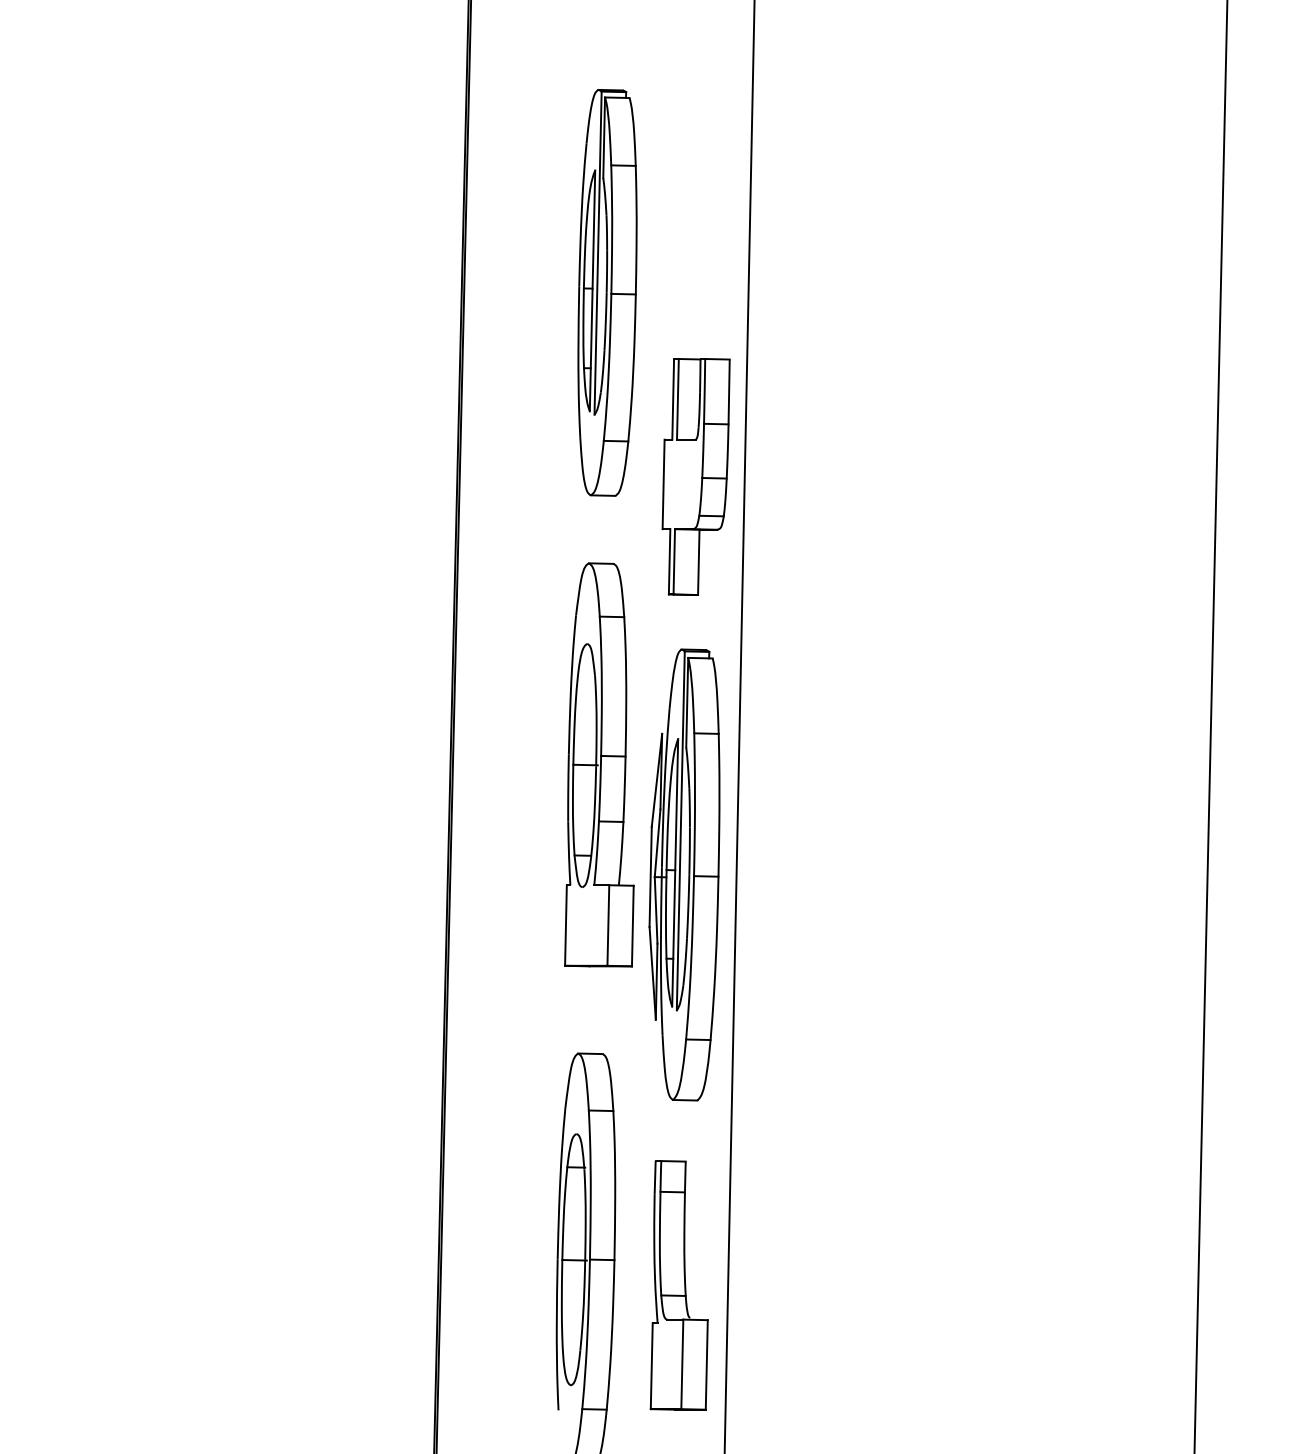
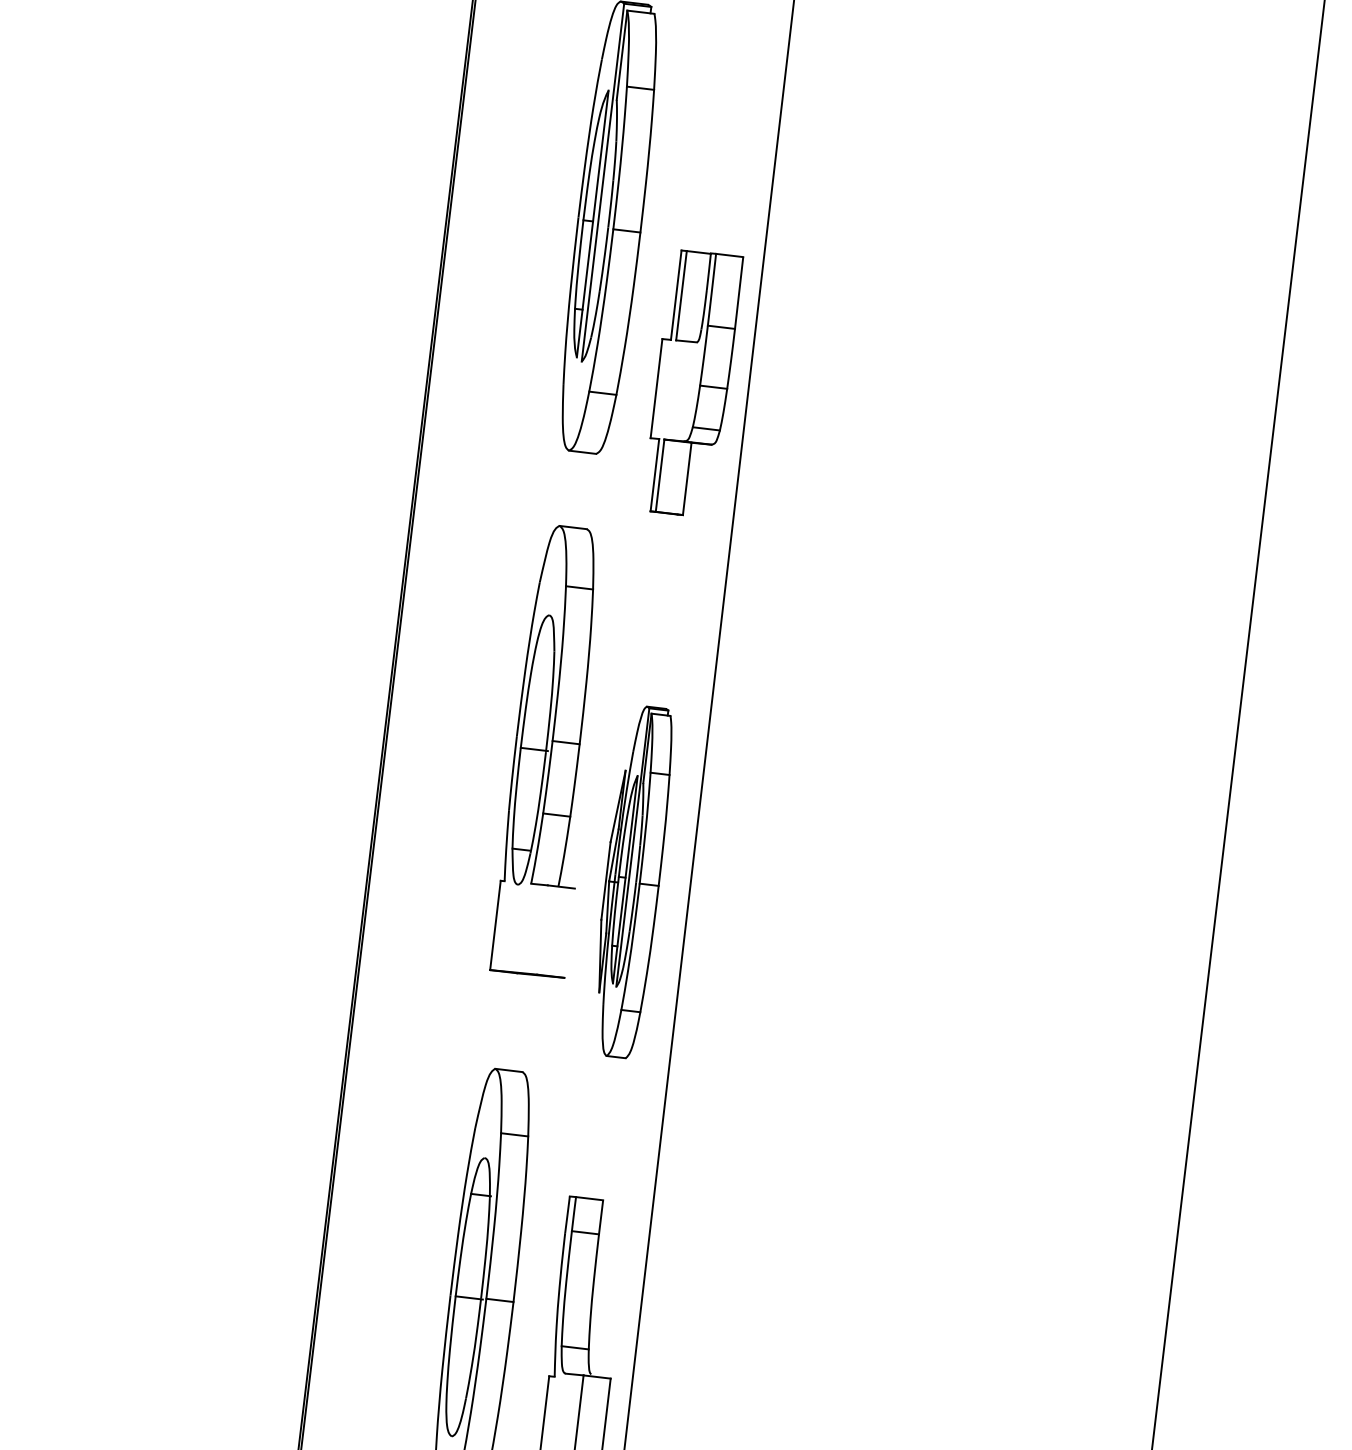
part: (695, 476) -> (692, 383), moved
part: (684, 874) -> (632, 881), size x0.7
line: (608, 925) -> (542, 929), removed
line: (632, 925) -> (569, 932), removed

